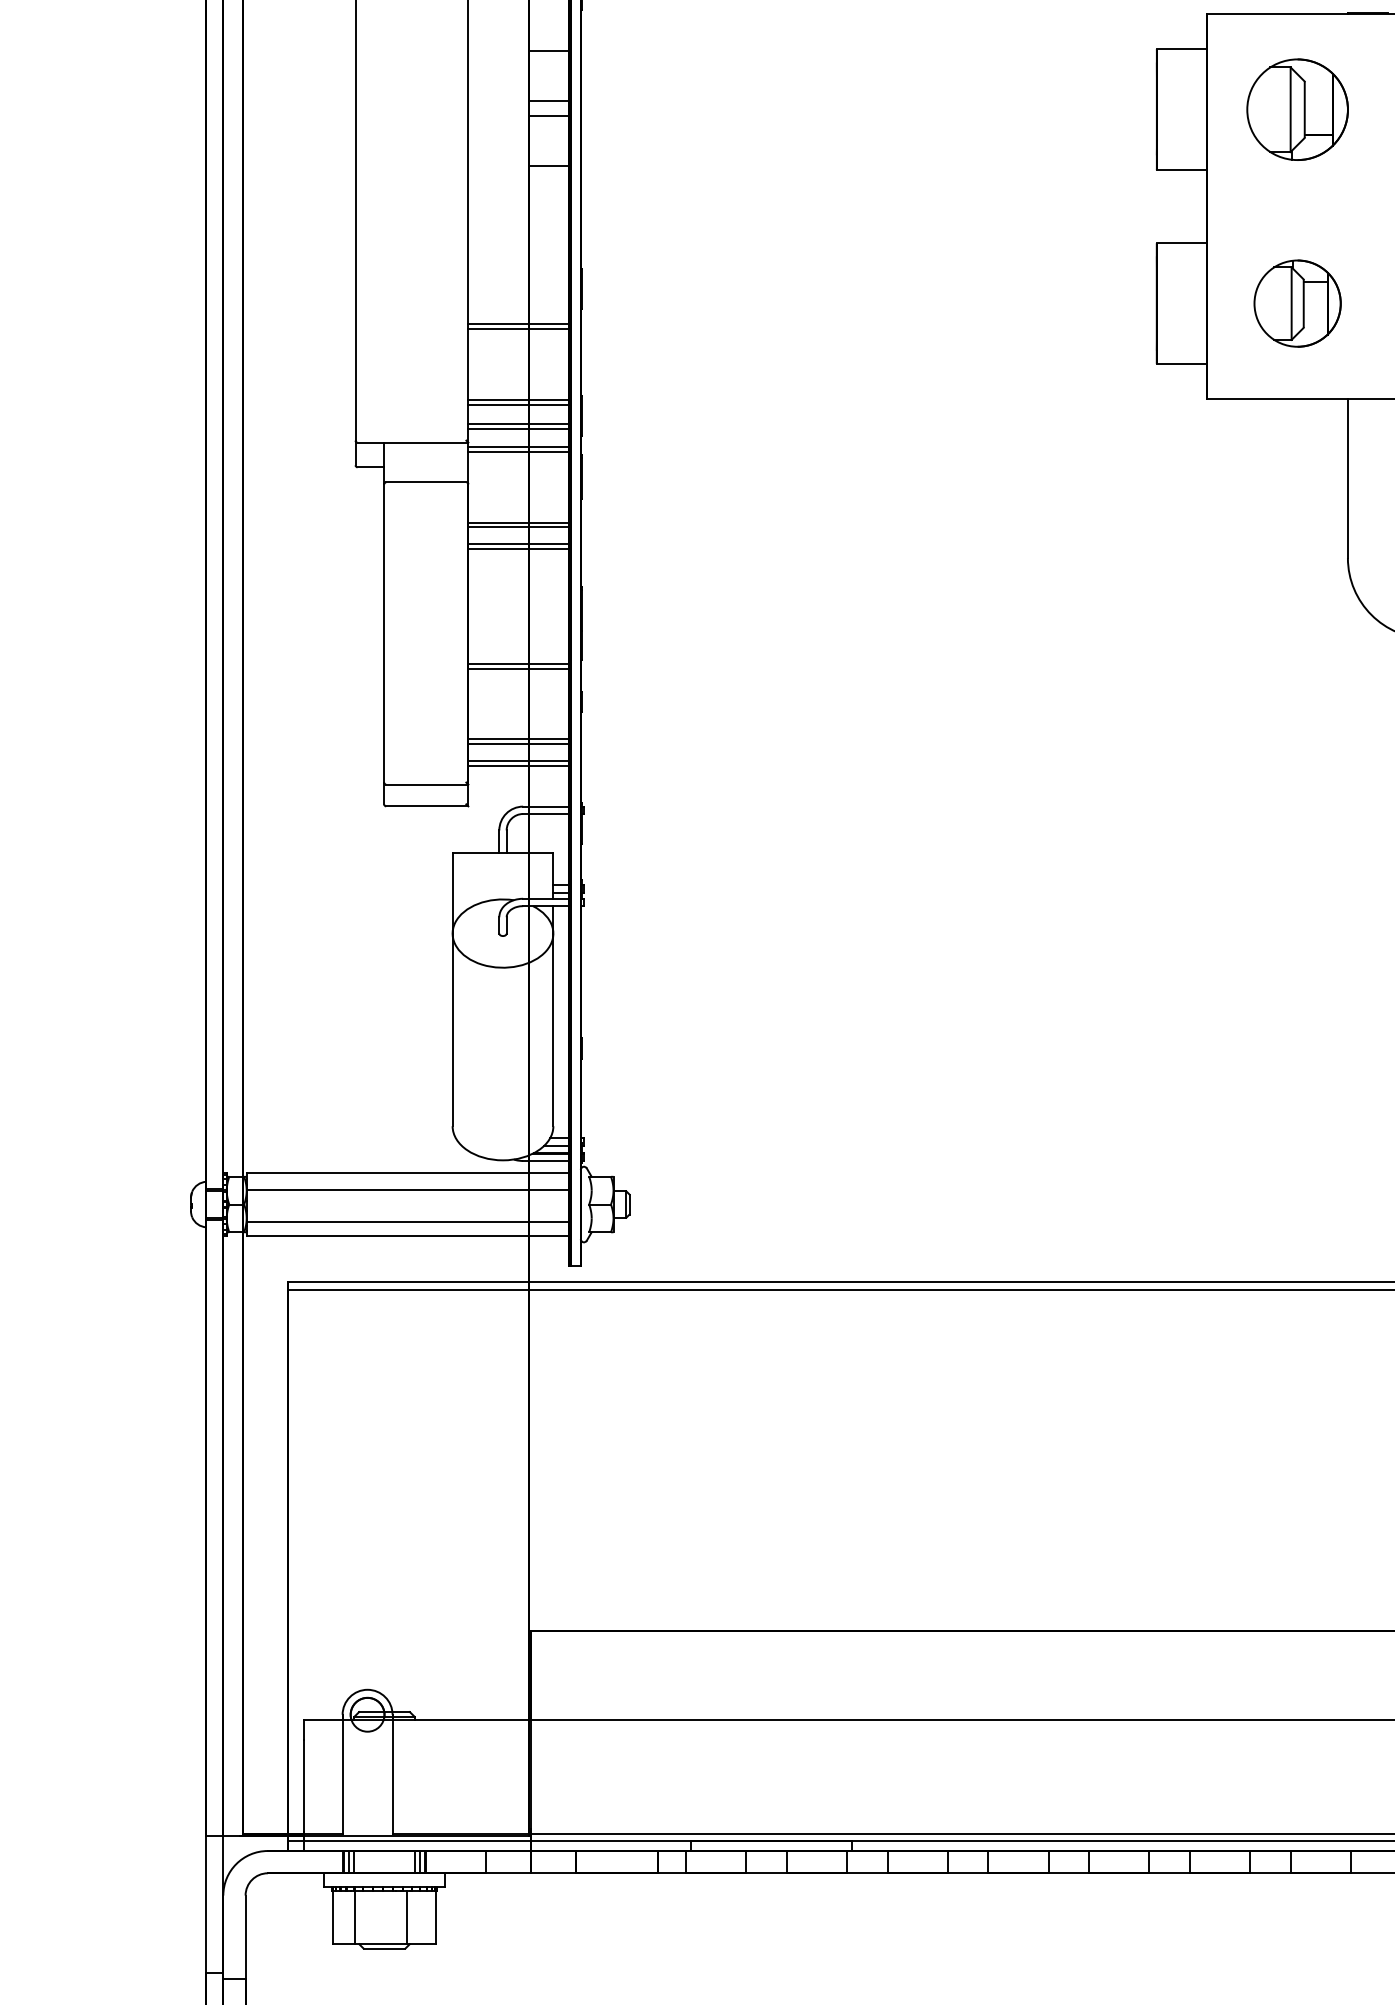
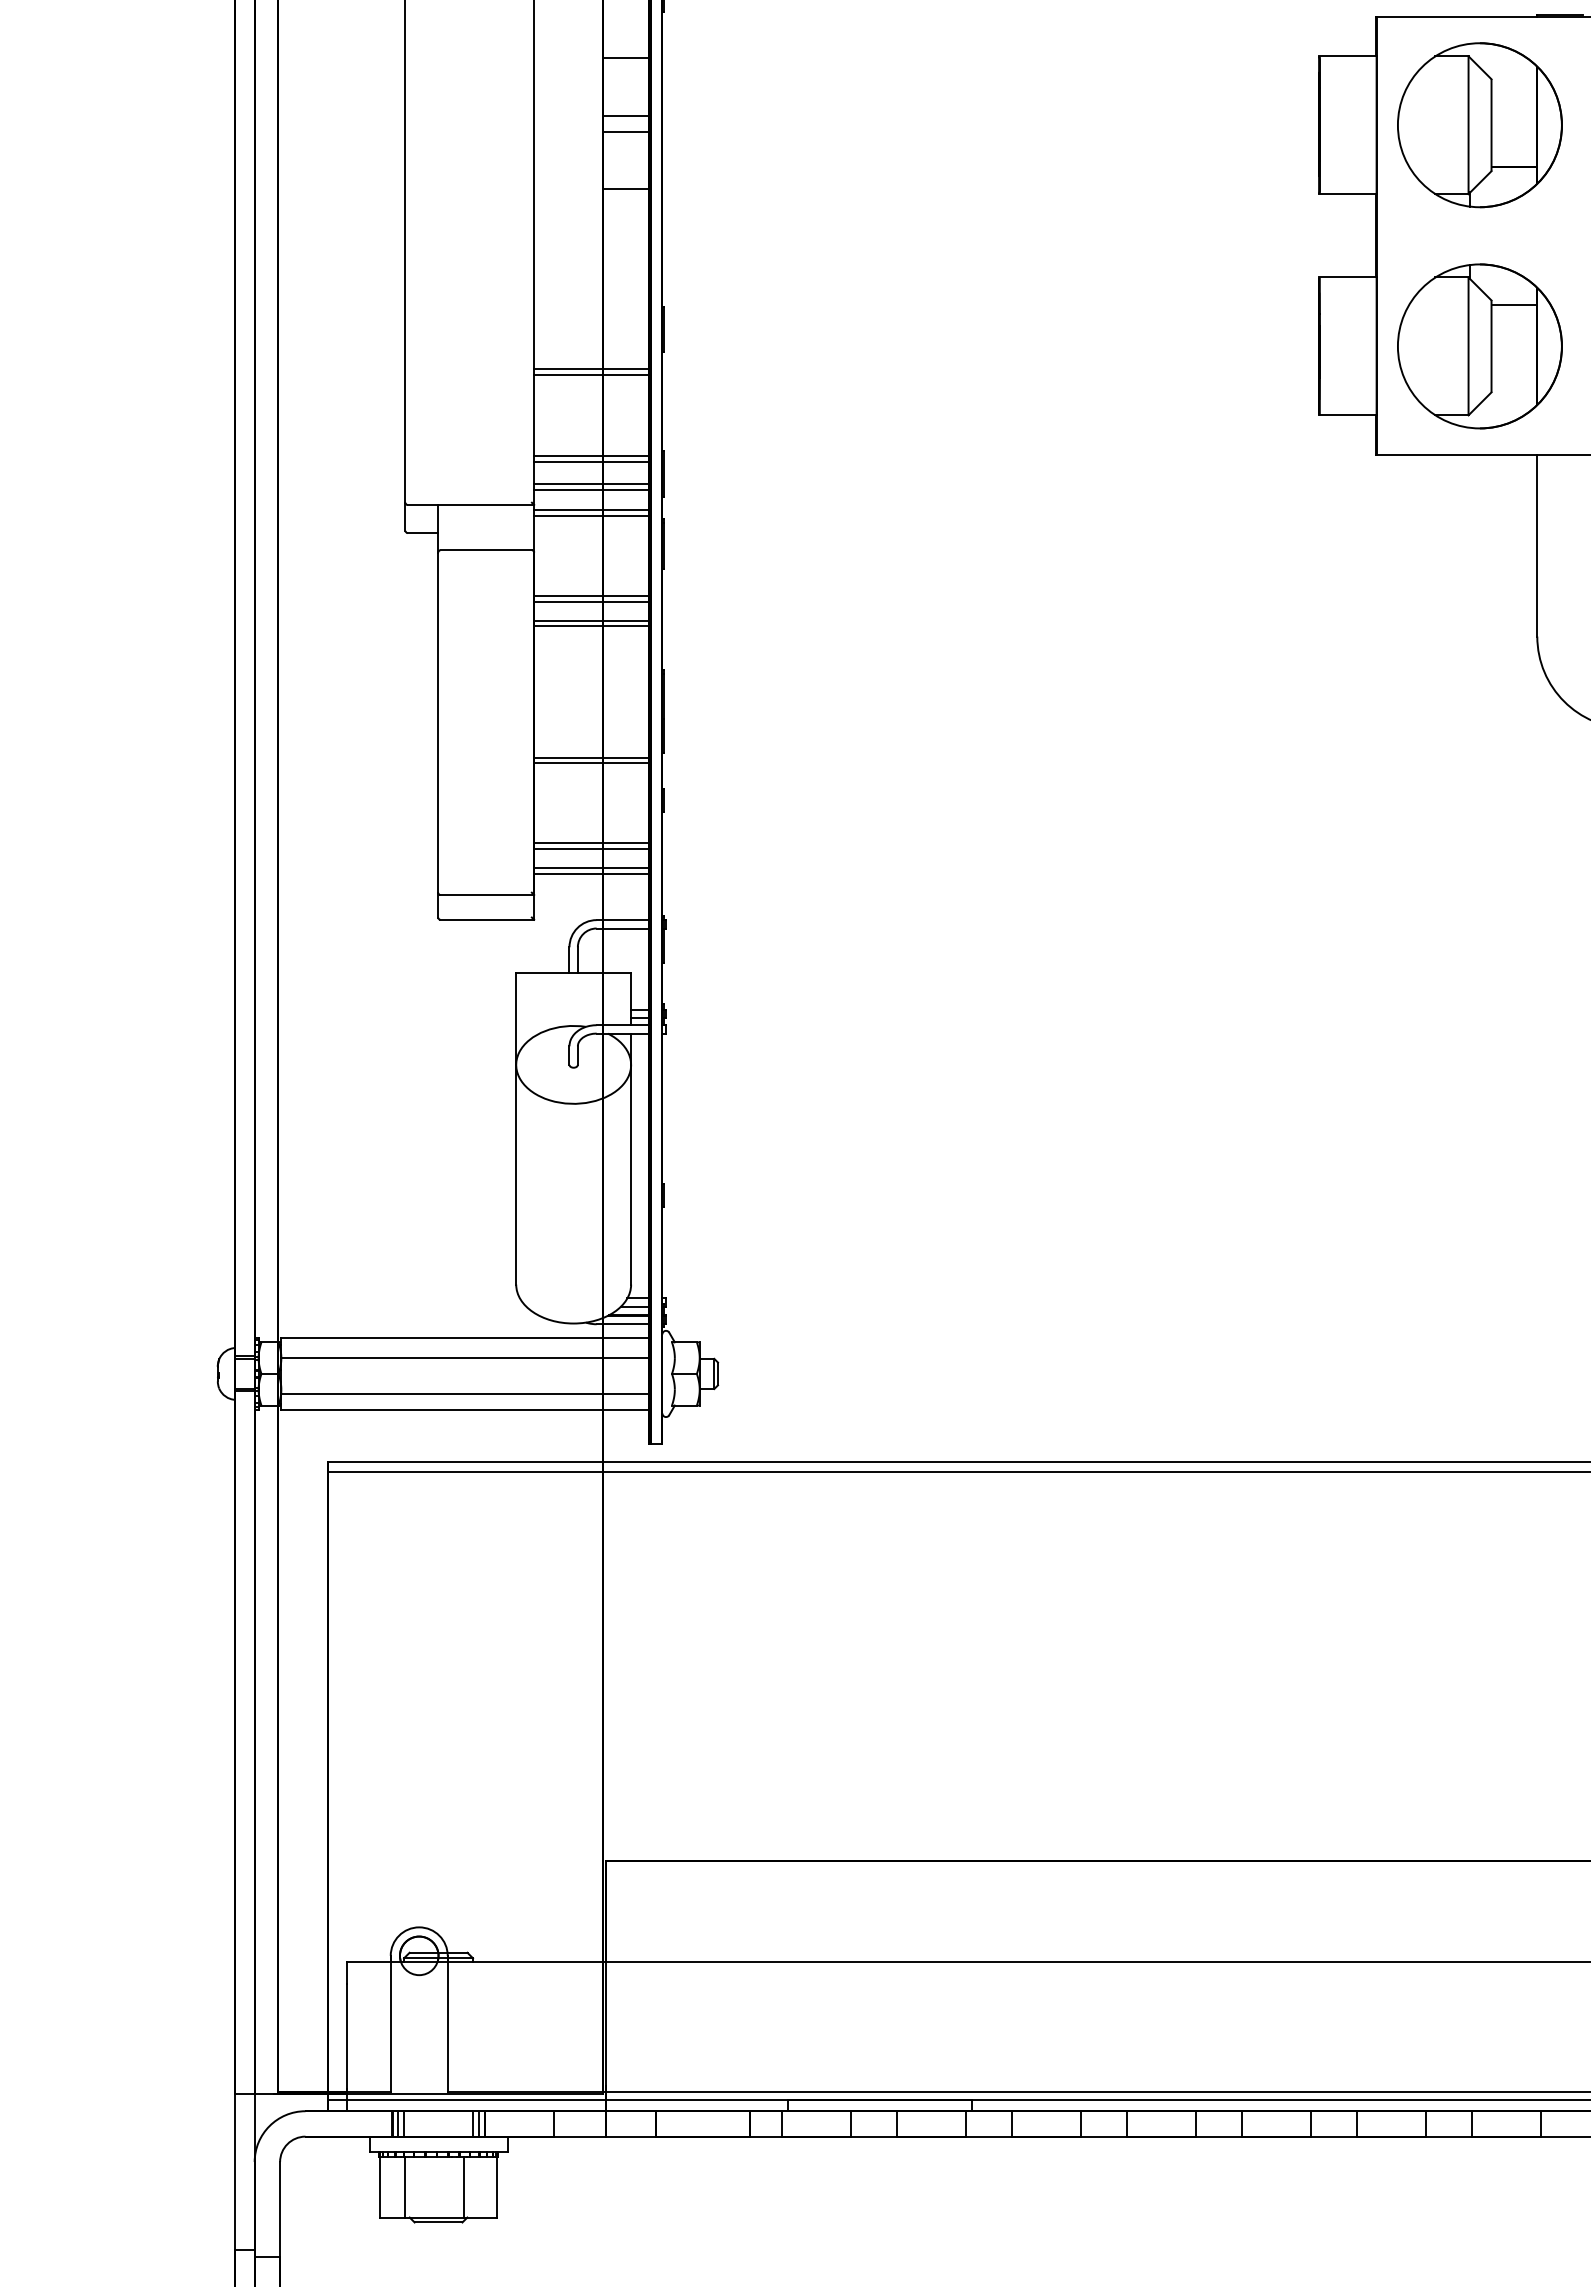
part: (1297, 109) -> (1479, 125), size x1.43
part: (1297, 303) -> (1479, 346), size x1.67

